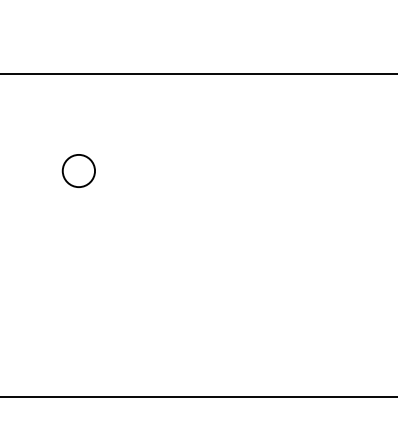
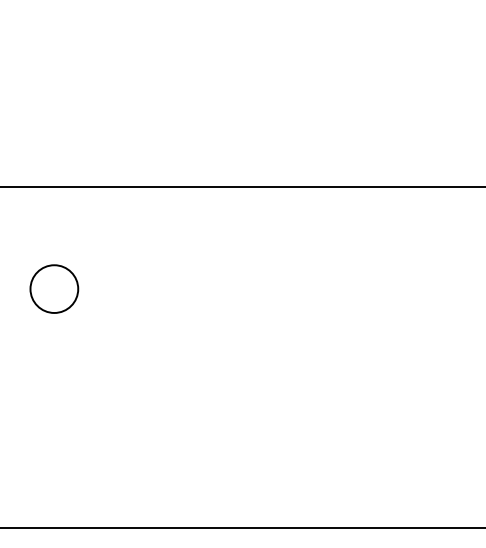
circle: (78, 170) -> (54, 288), size x1.4

